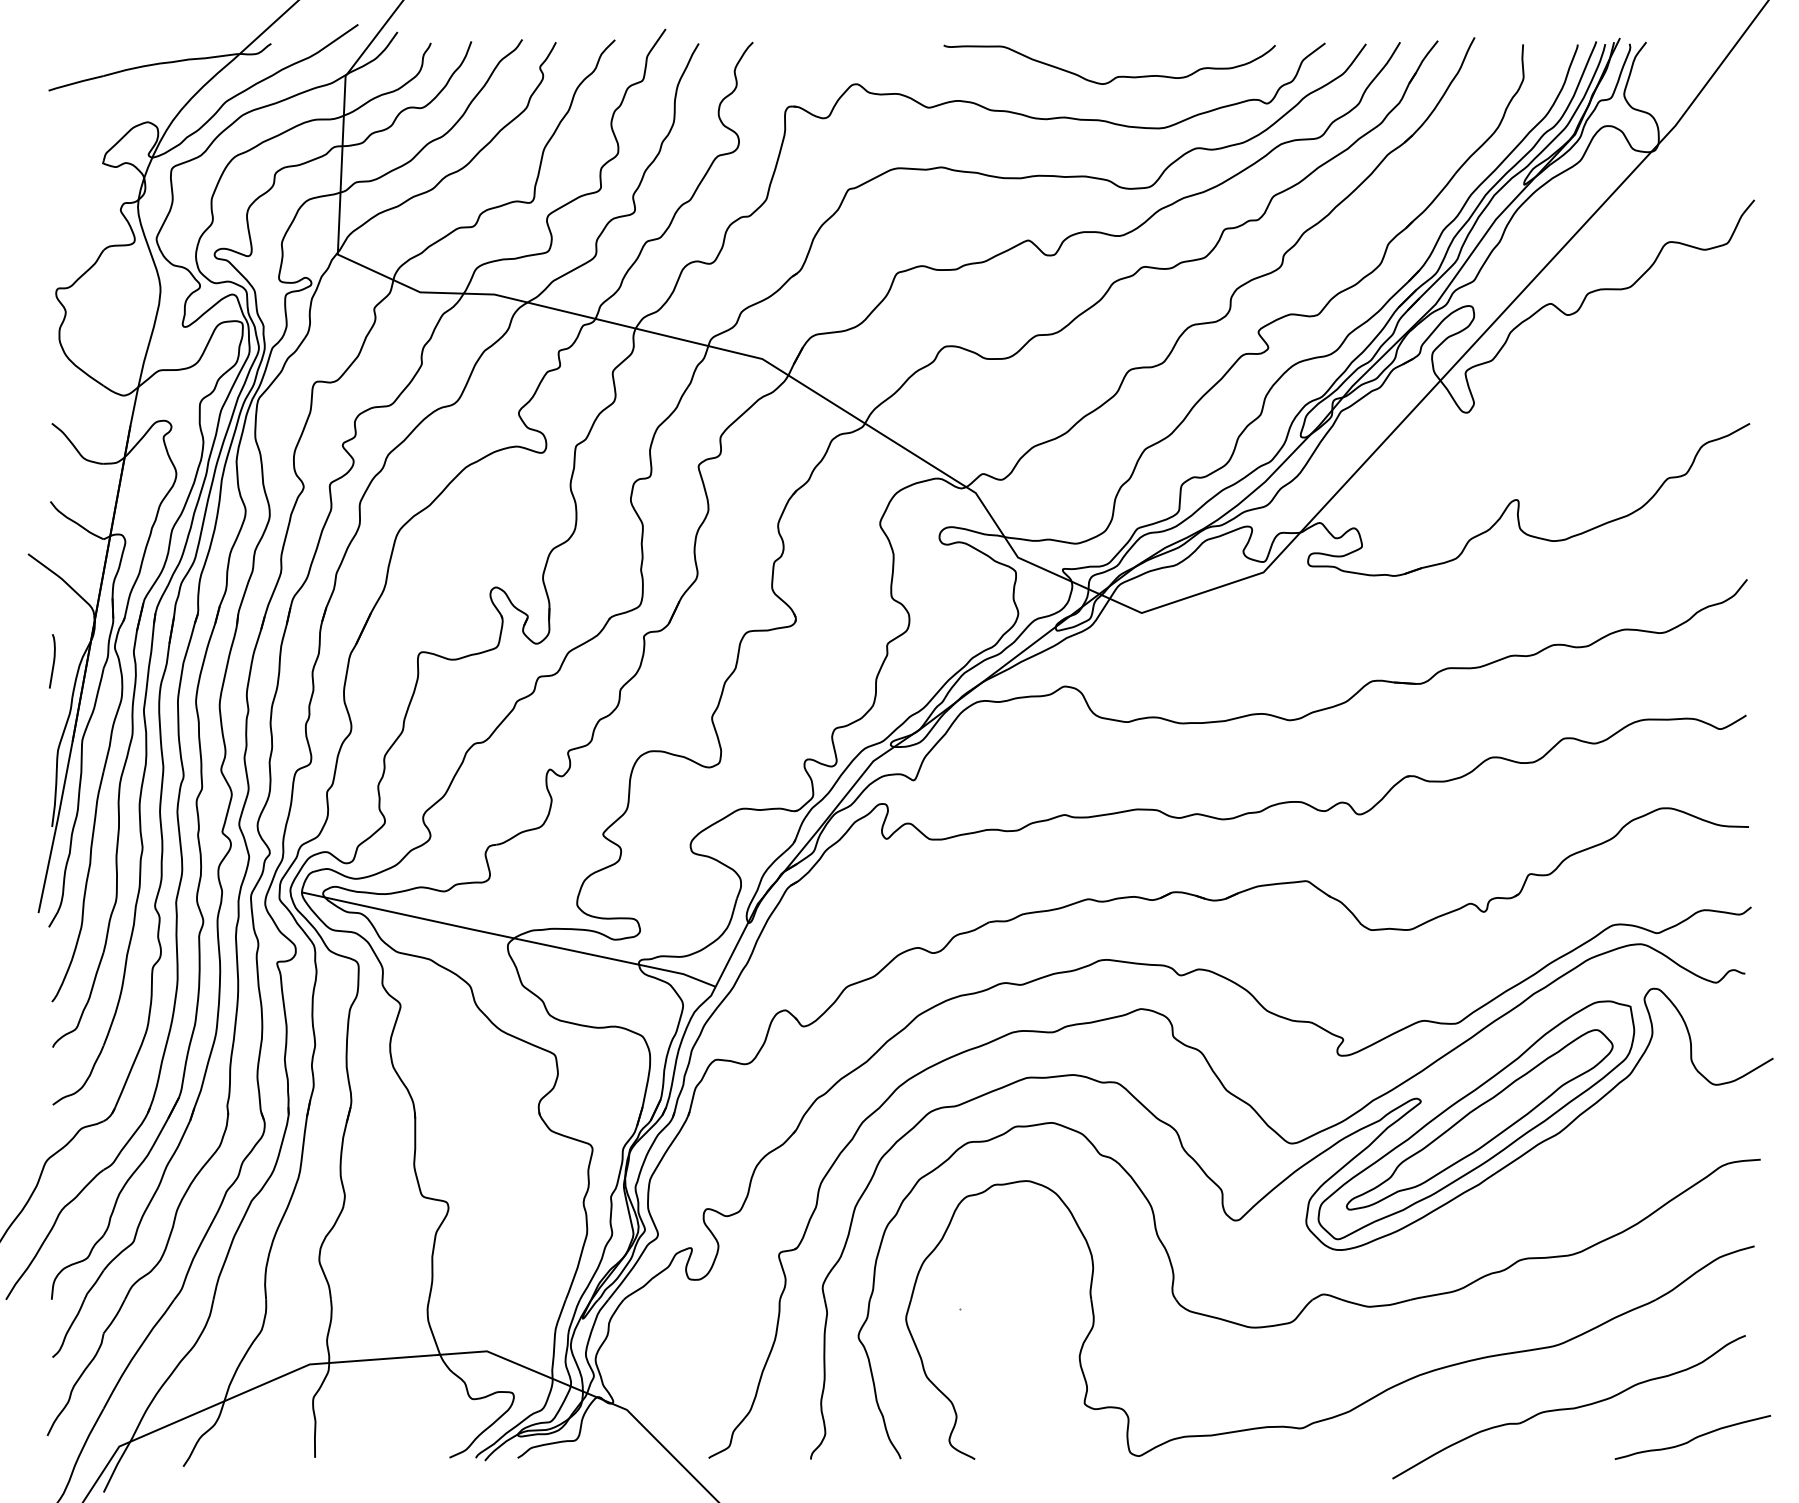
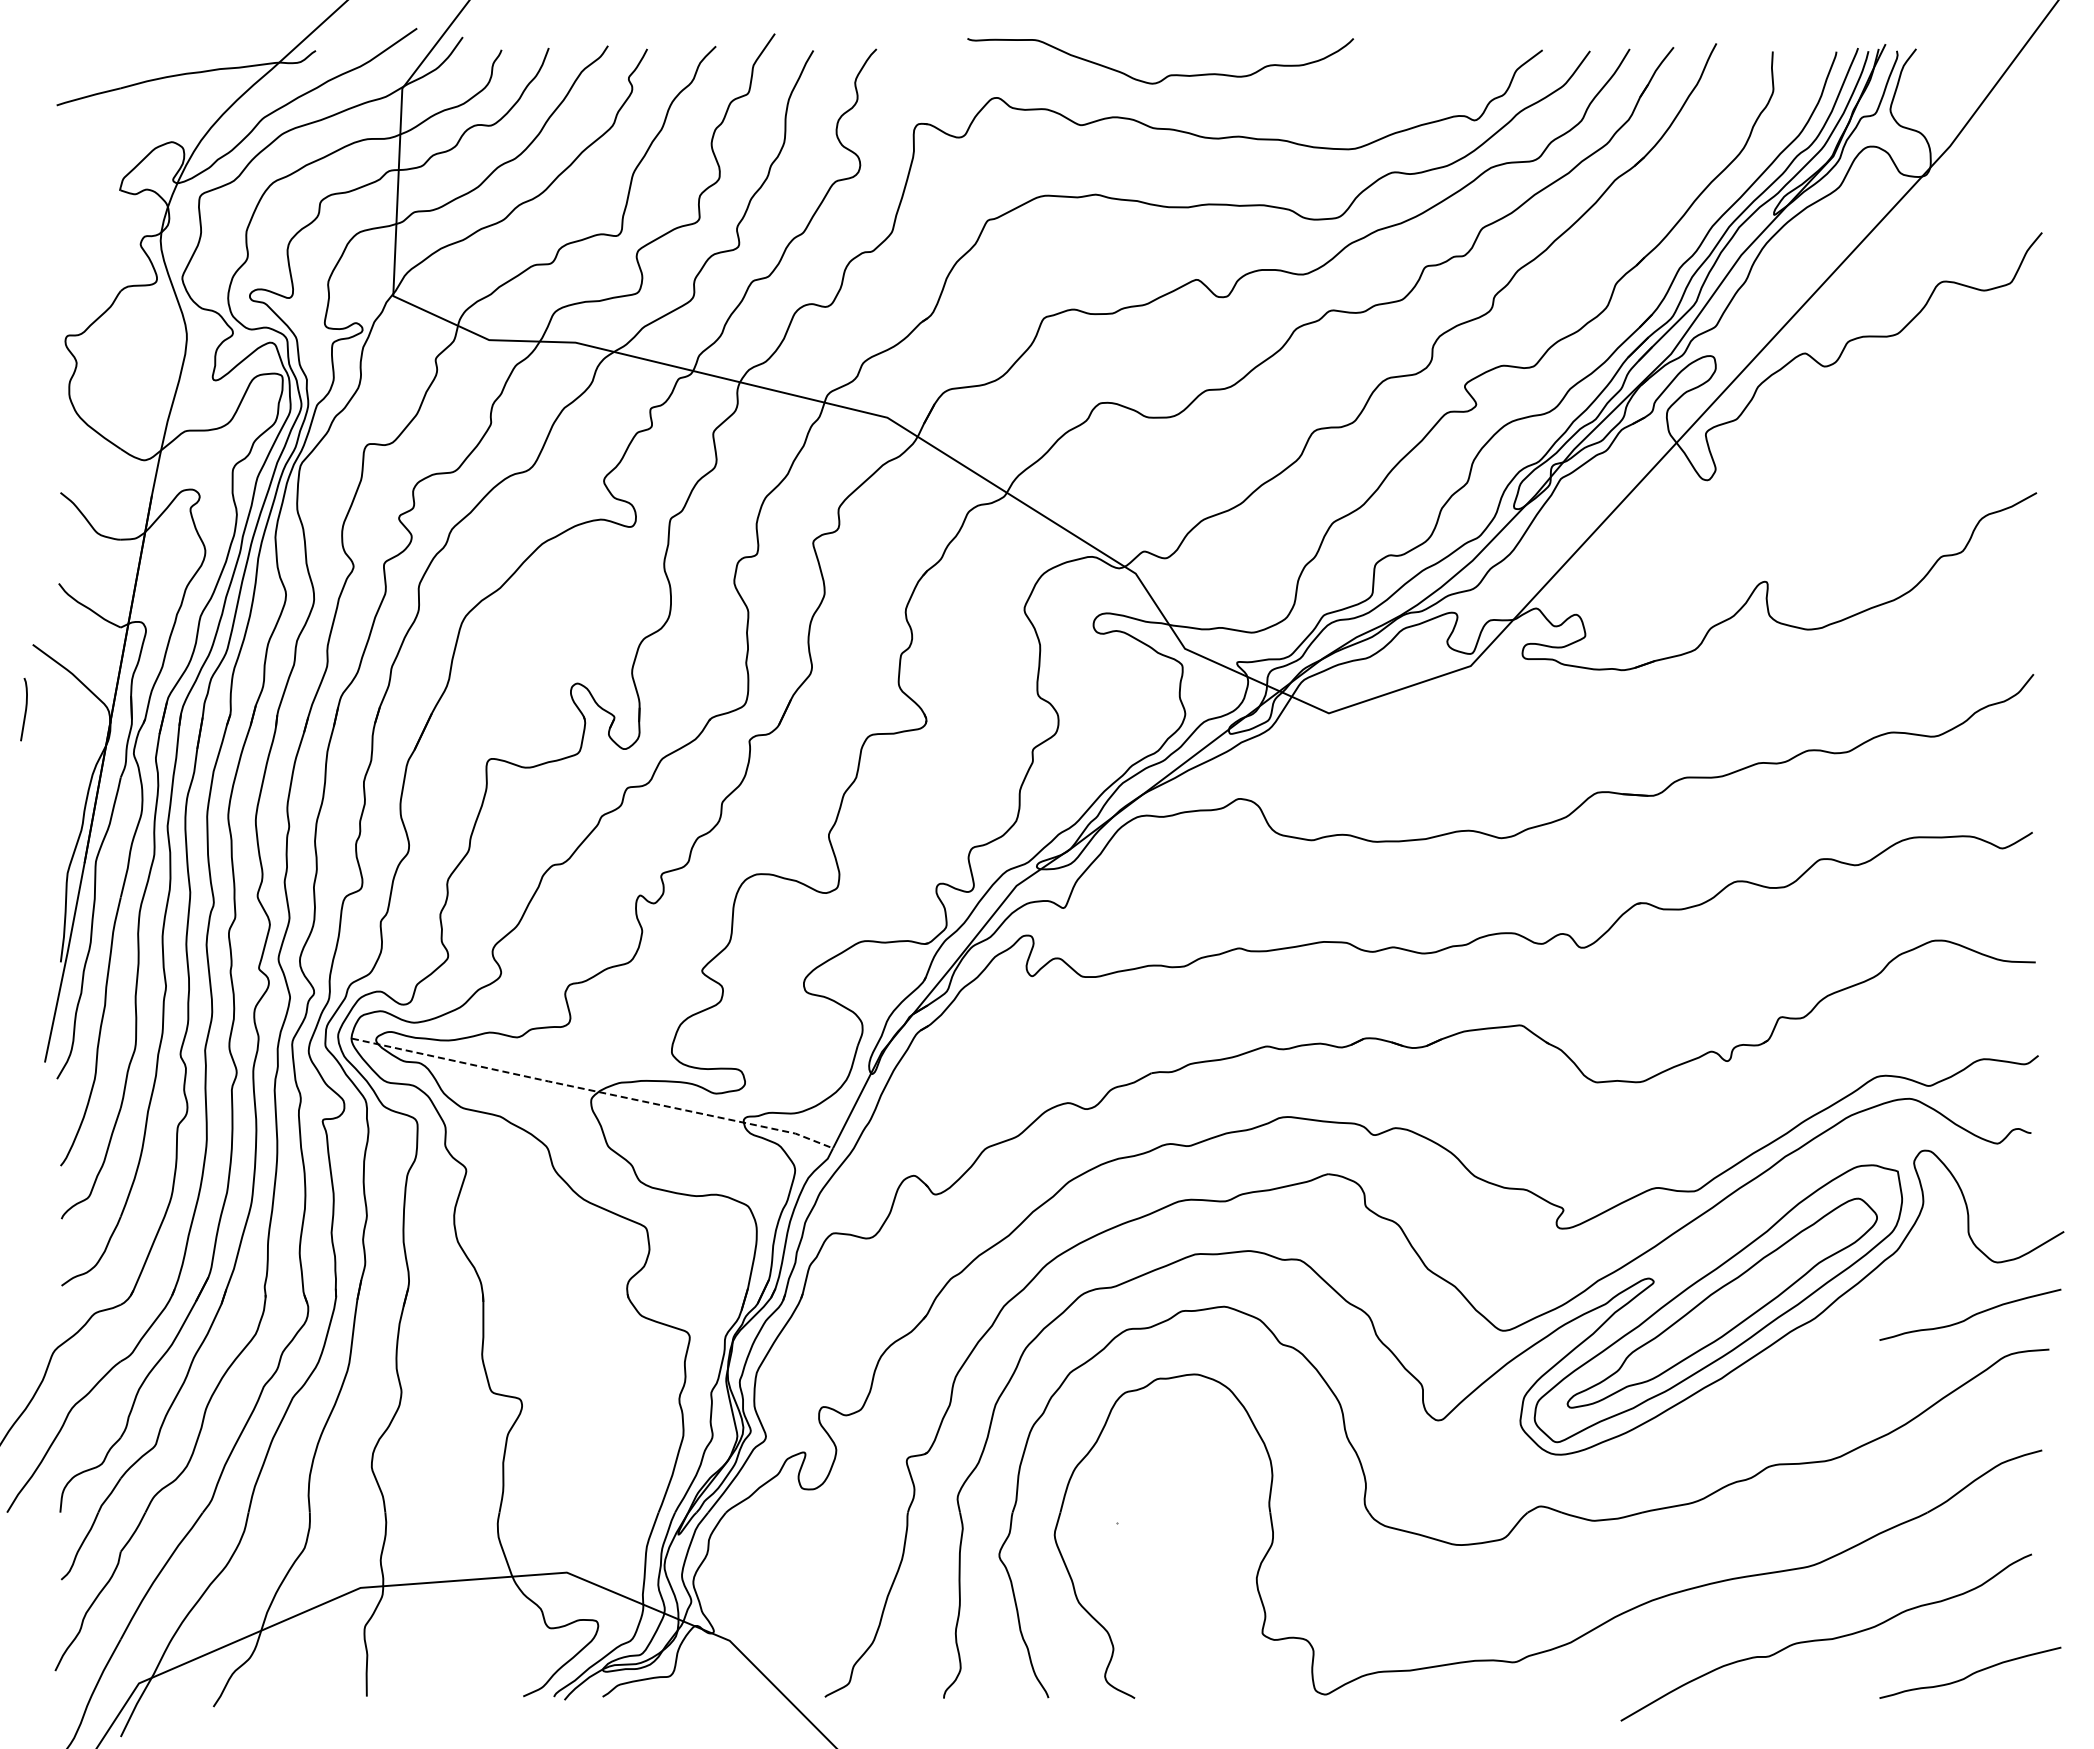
curve: (1115, 77) -> (1167, 75), moved
curve: (53, 661) -> (25, 709), moved
line: (510, 937) -> (594, 1091), solid -> dashed
curve: (1693, 1130) -> (1971, 1315), added

